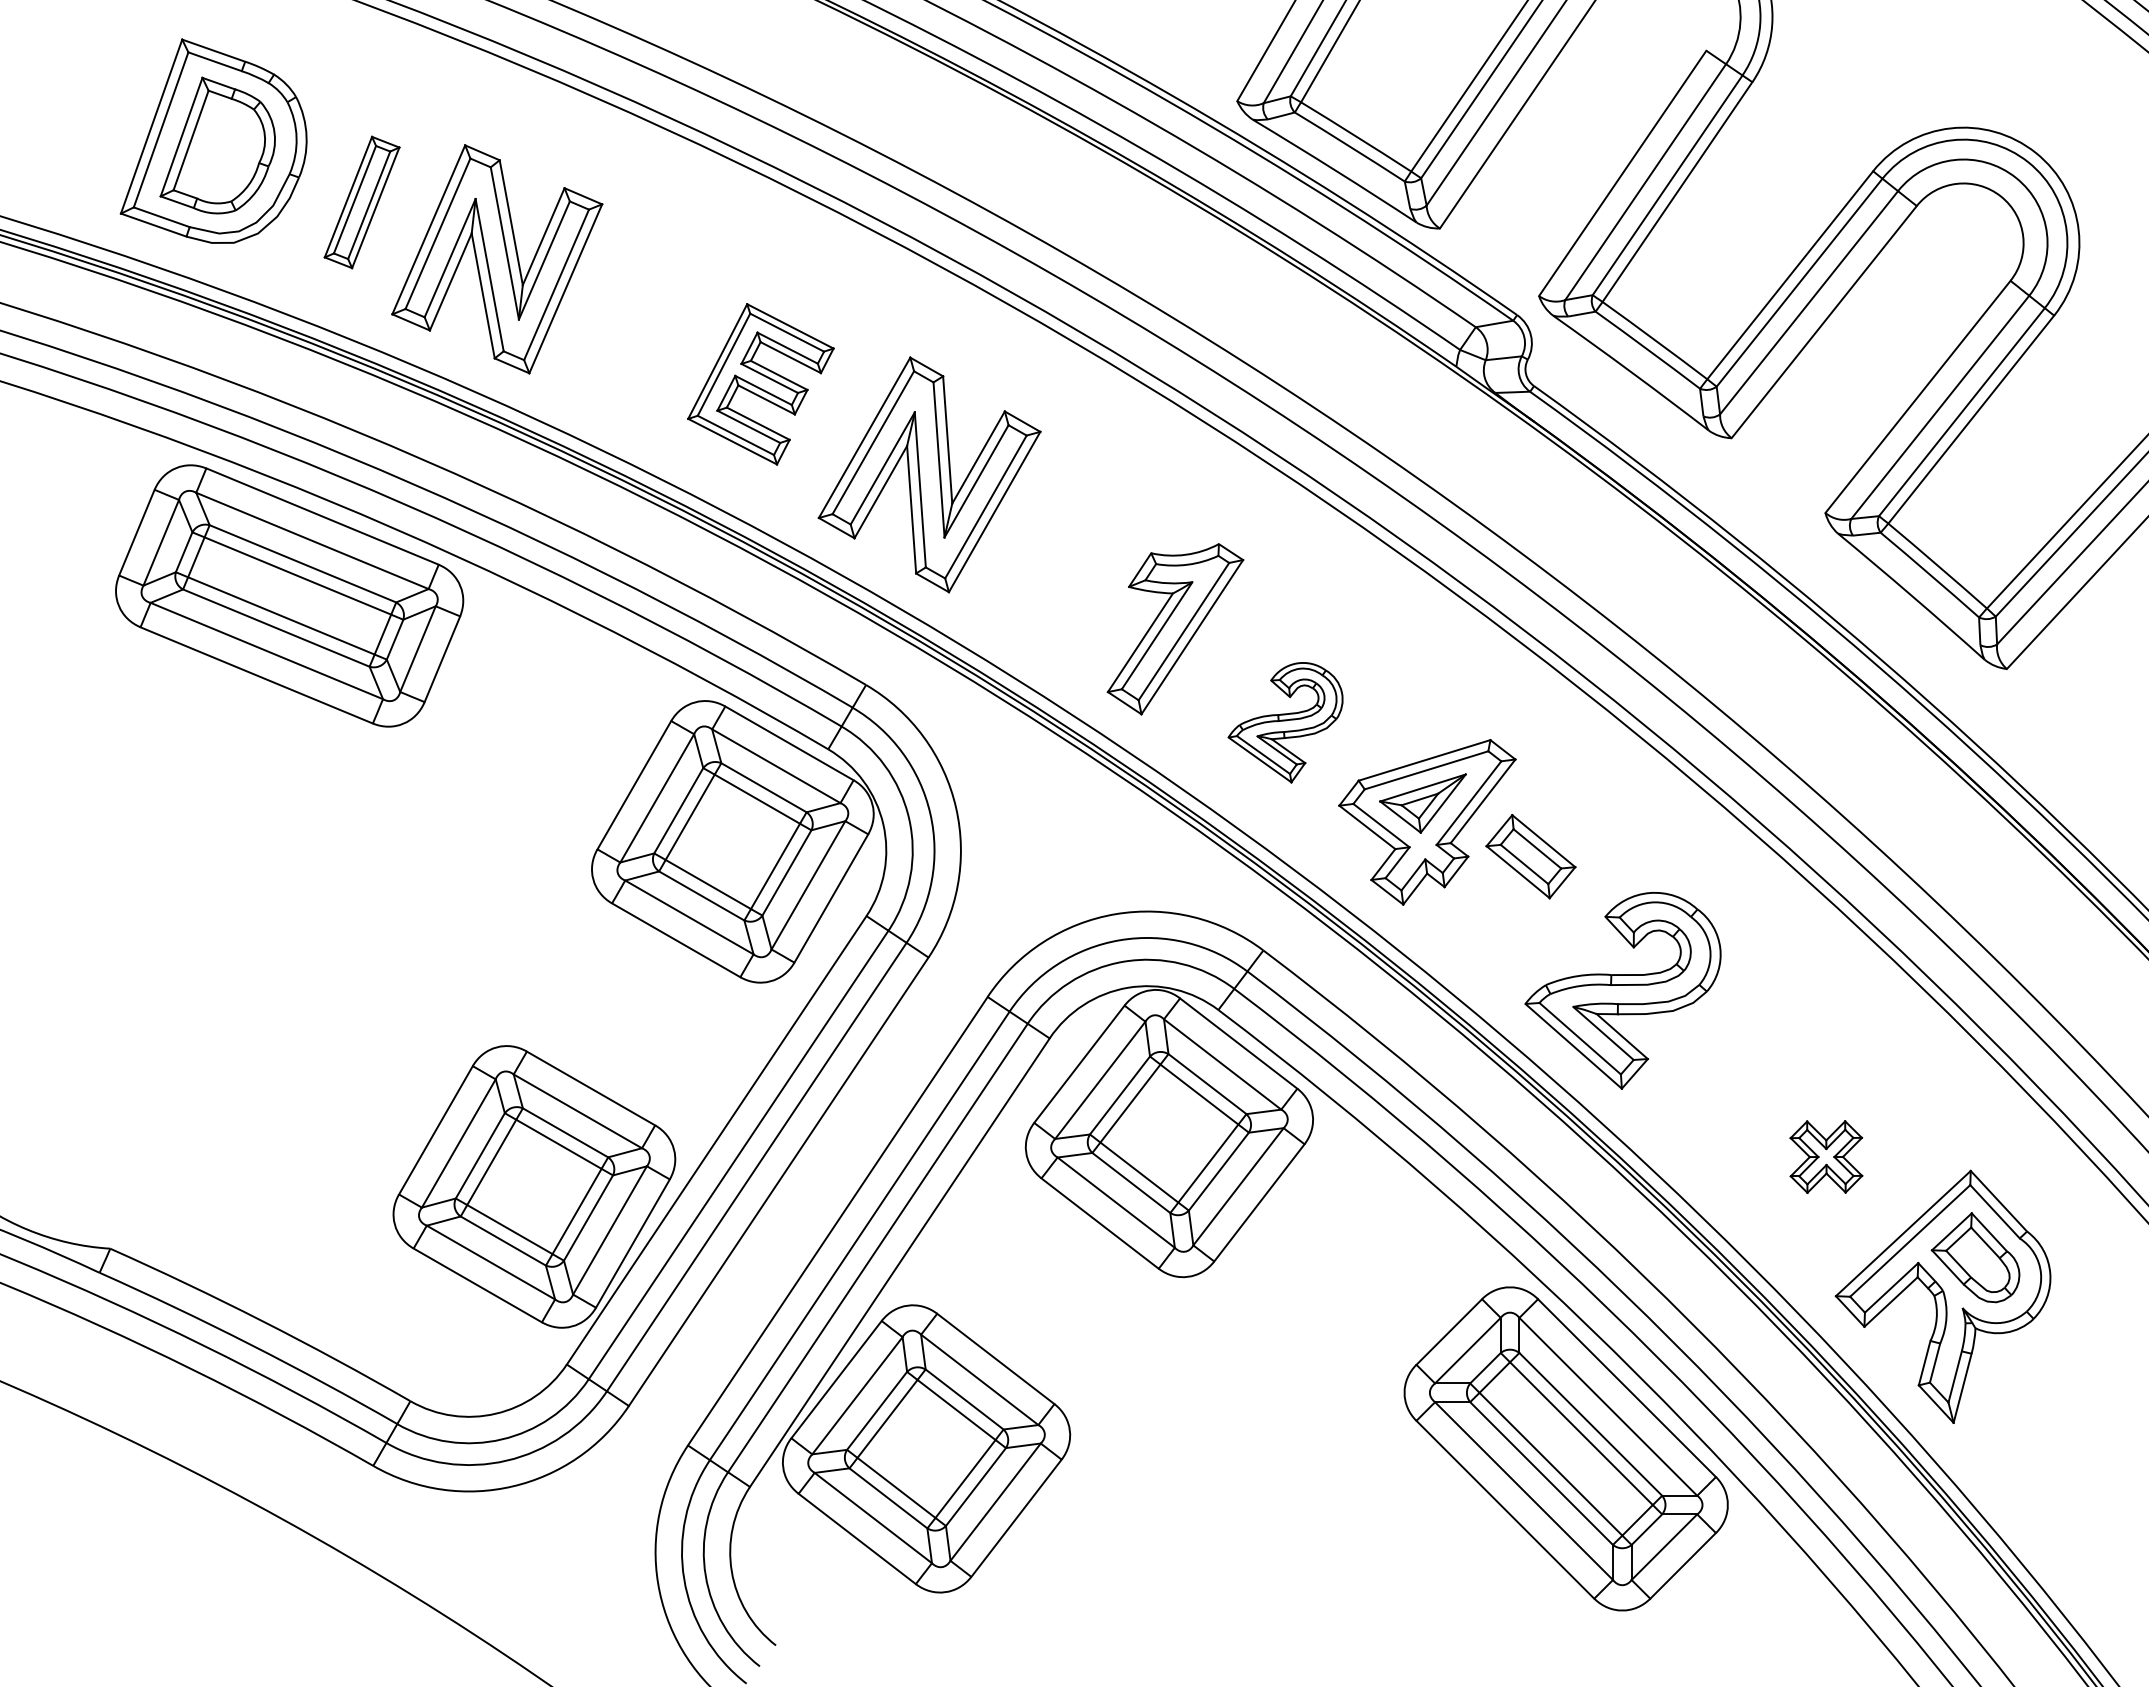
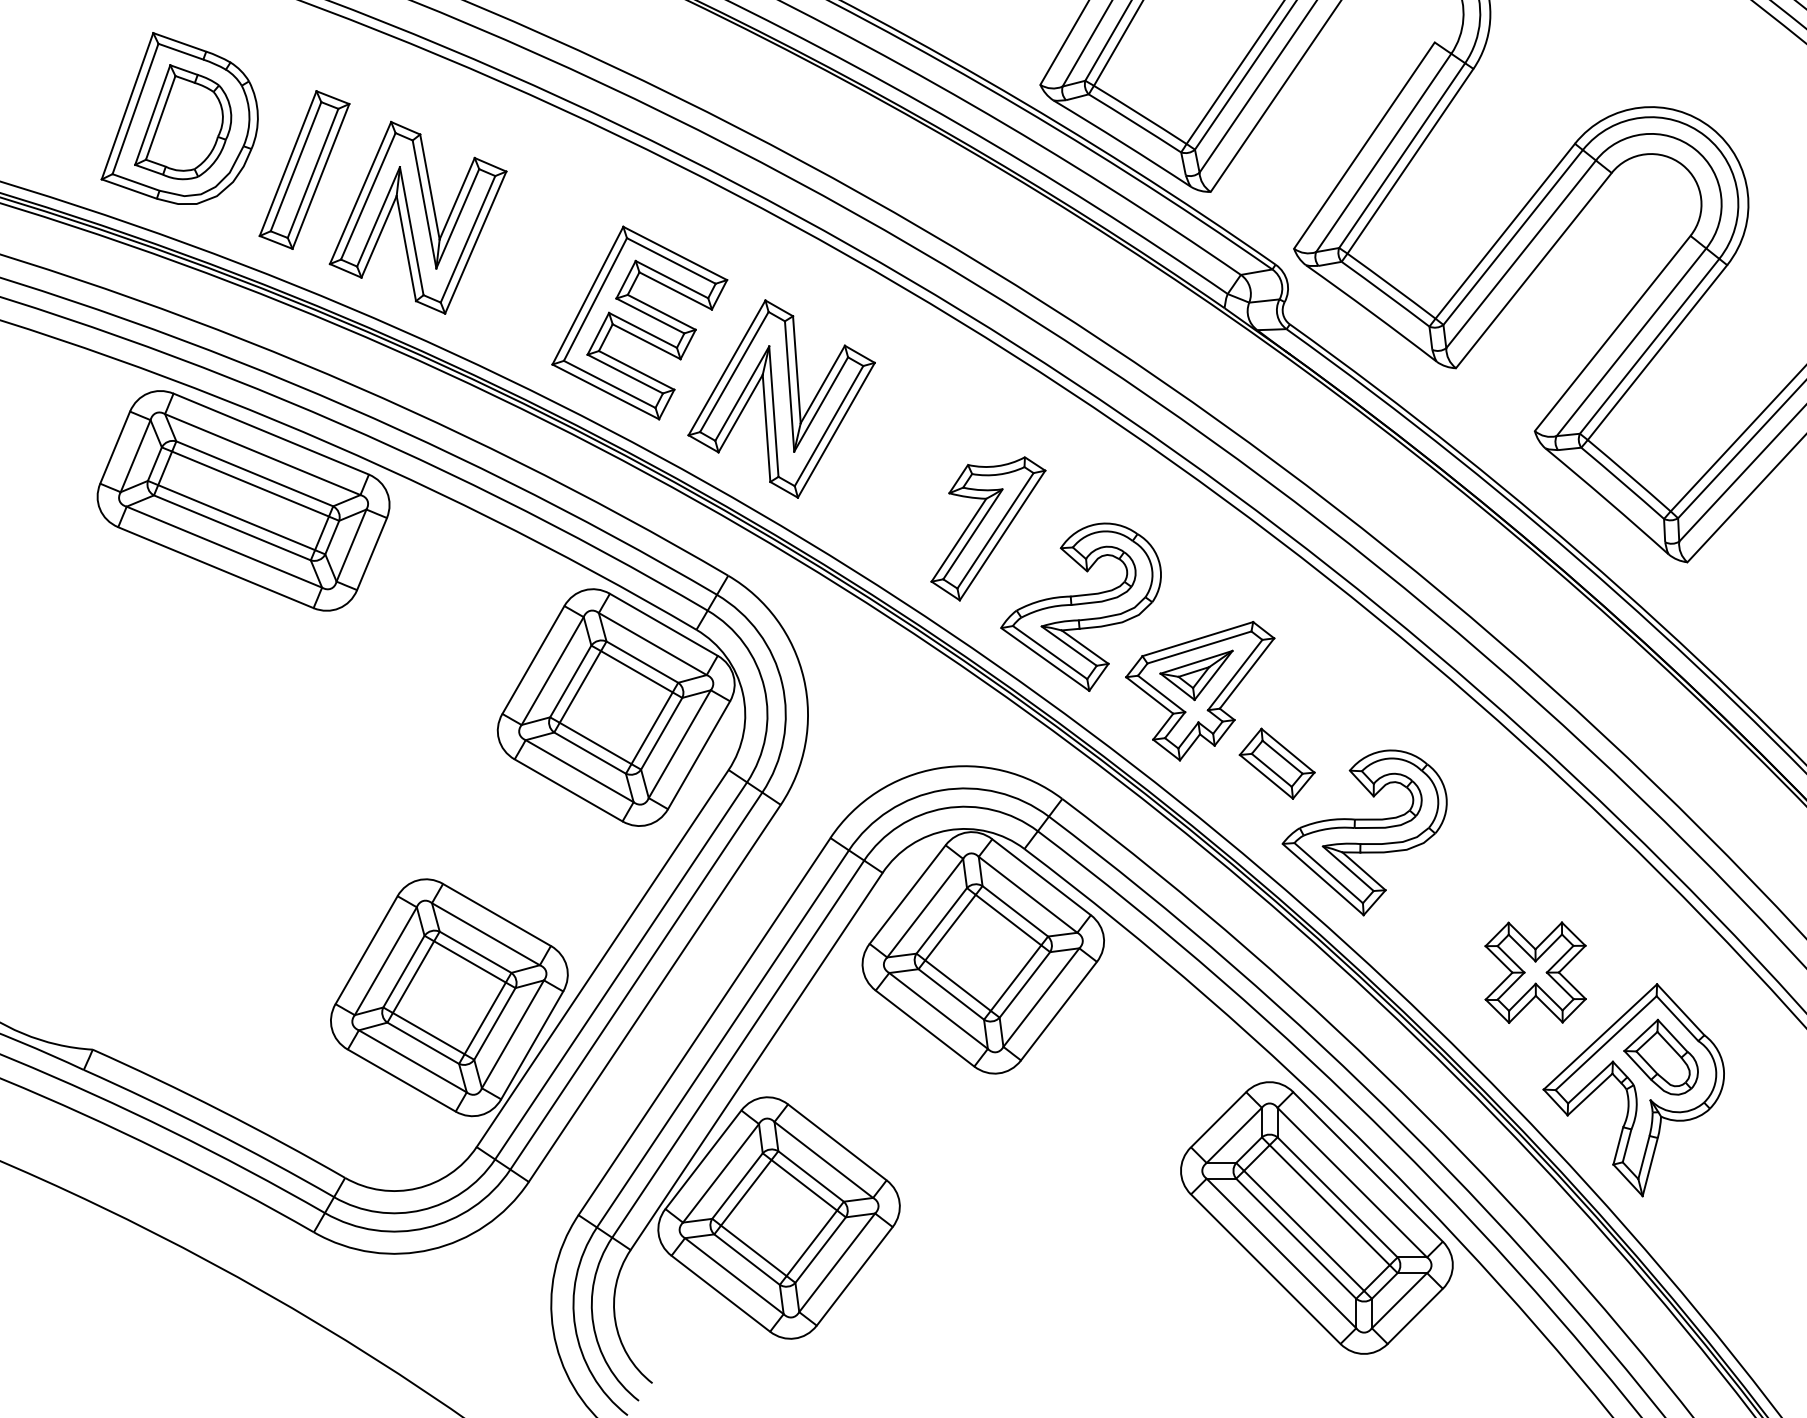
part: (361, 202) -> (304, 170), size x1.43
part: (760, 383) -> (639, 322), size x1.43
part: (1285, 722) -> (1080, 607), size x1.67
part: (1530, 856) -> (1276, 763), moved
part: (1826, 1156) -> (1535, 972), size x1.67

